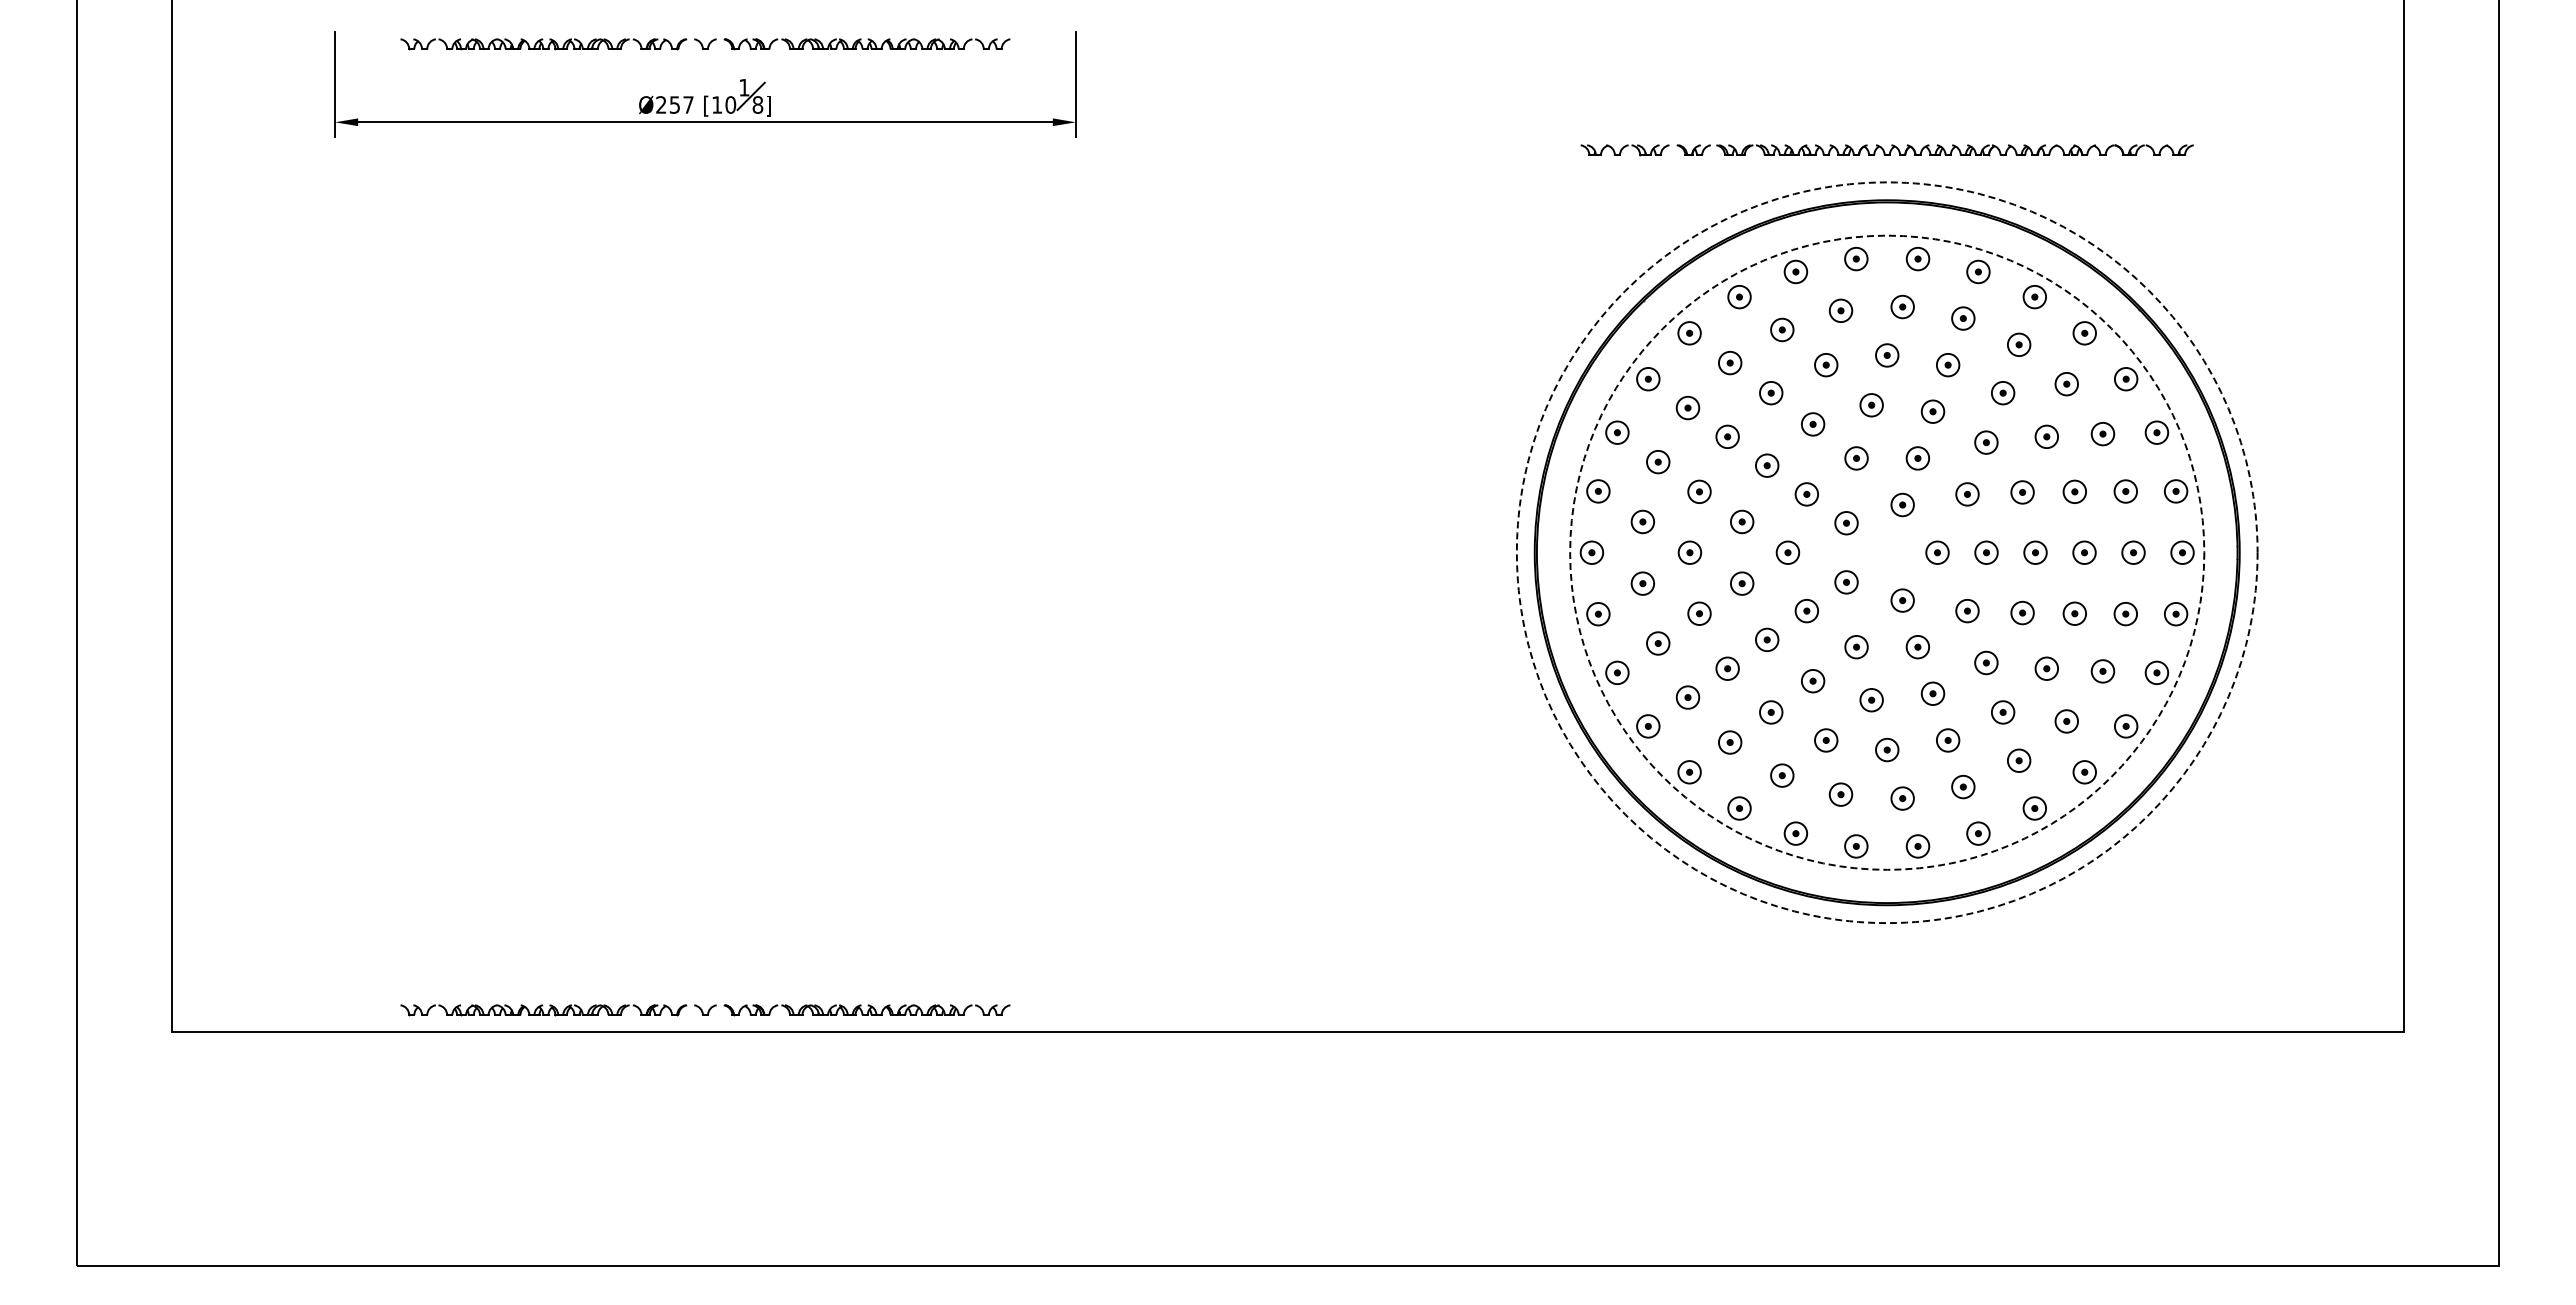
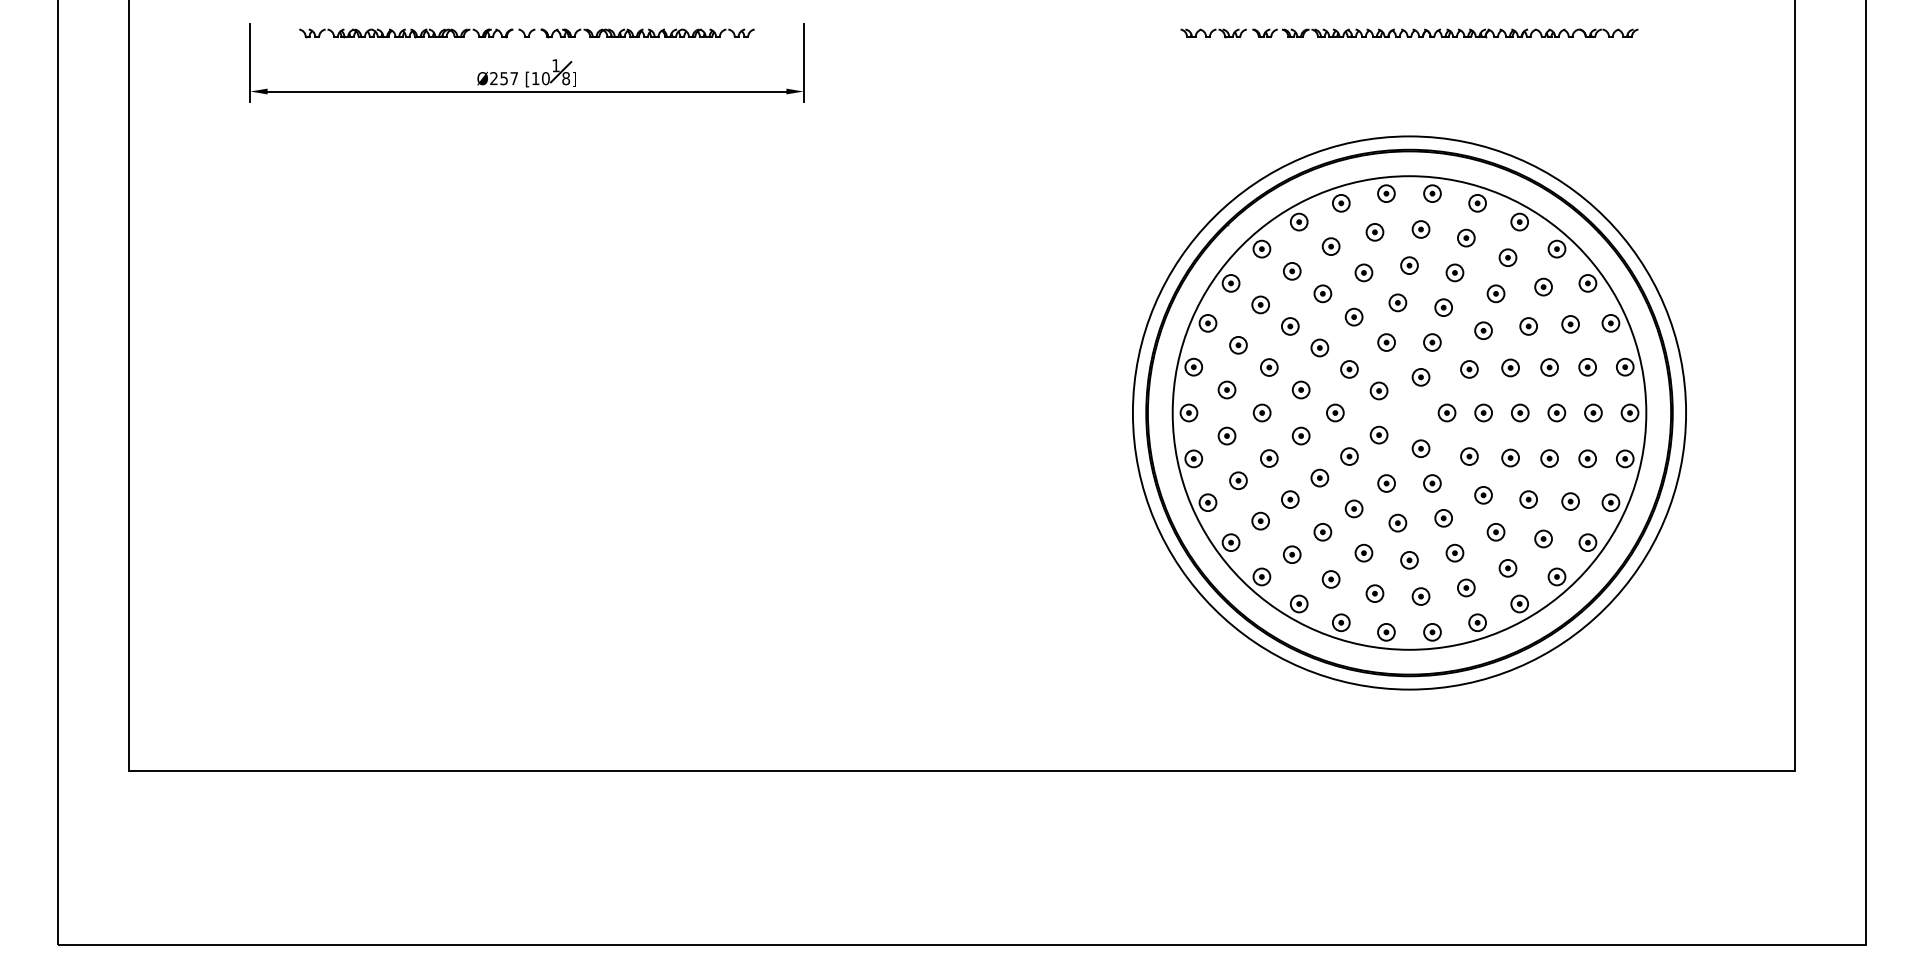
part: (1886, 150) -> (1408, 33), moved
circle: (1886, 552) -> (1408, 412), dashed -> solid
circle: (1887, 552) -> (1409, 412), dashed -> solid
part: (705, 1010) -> (526, 754), removed

